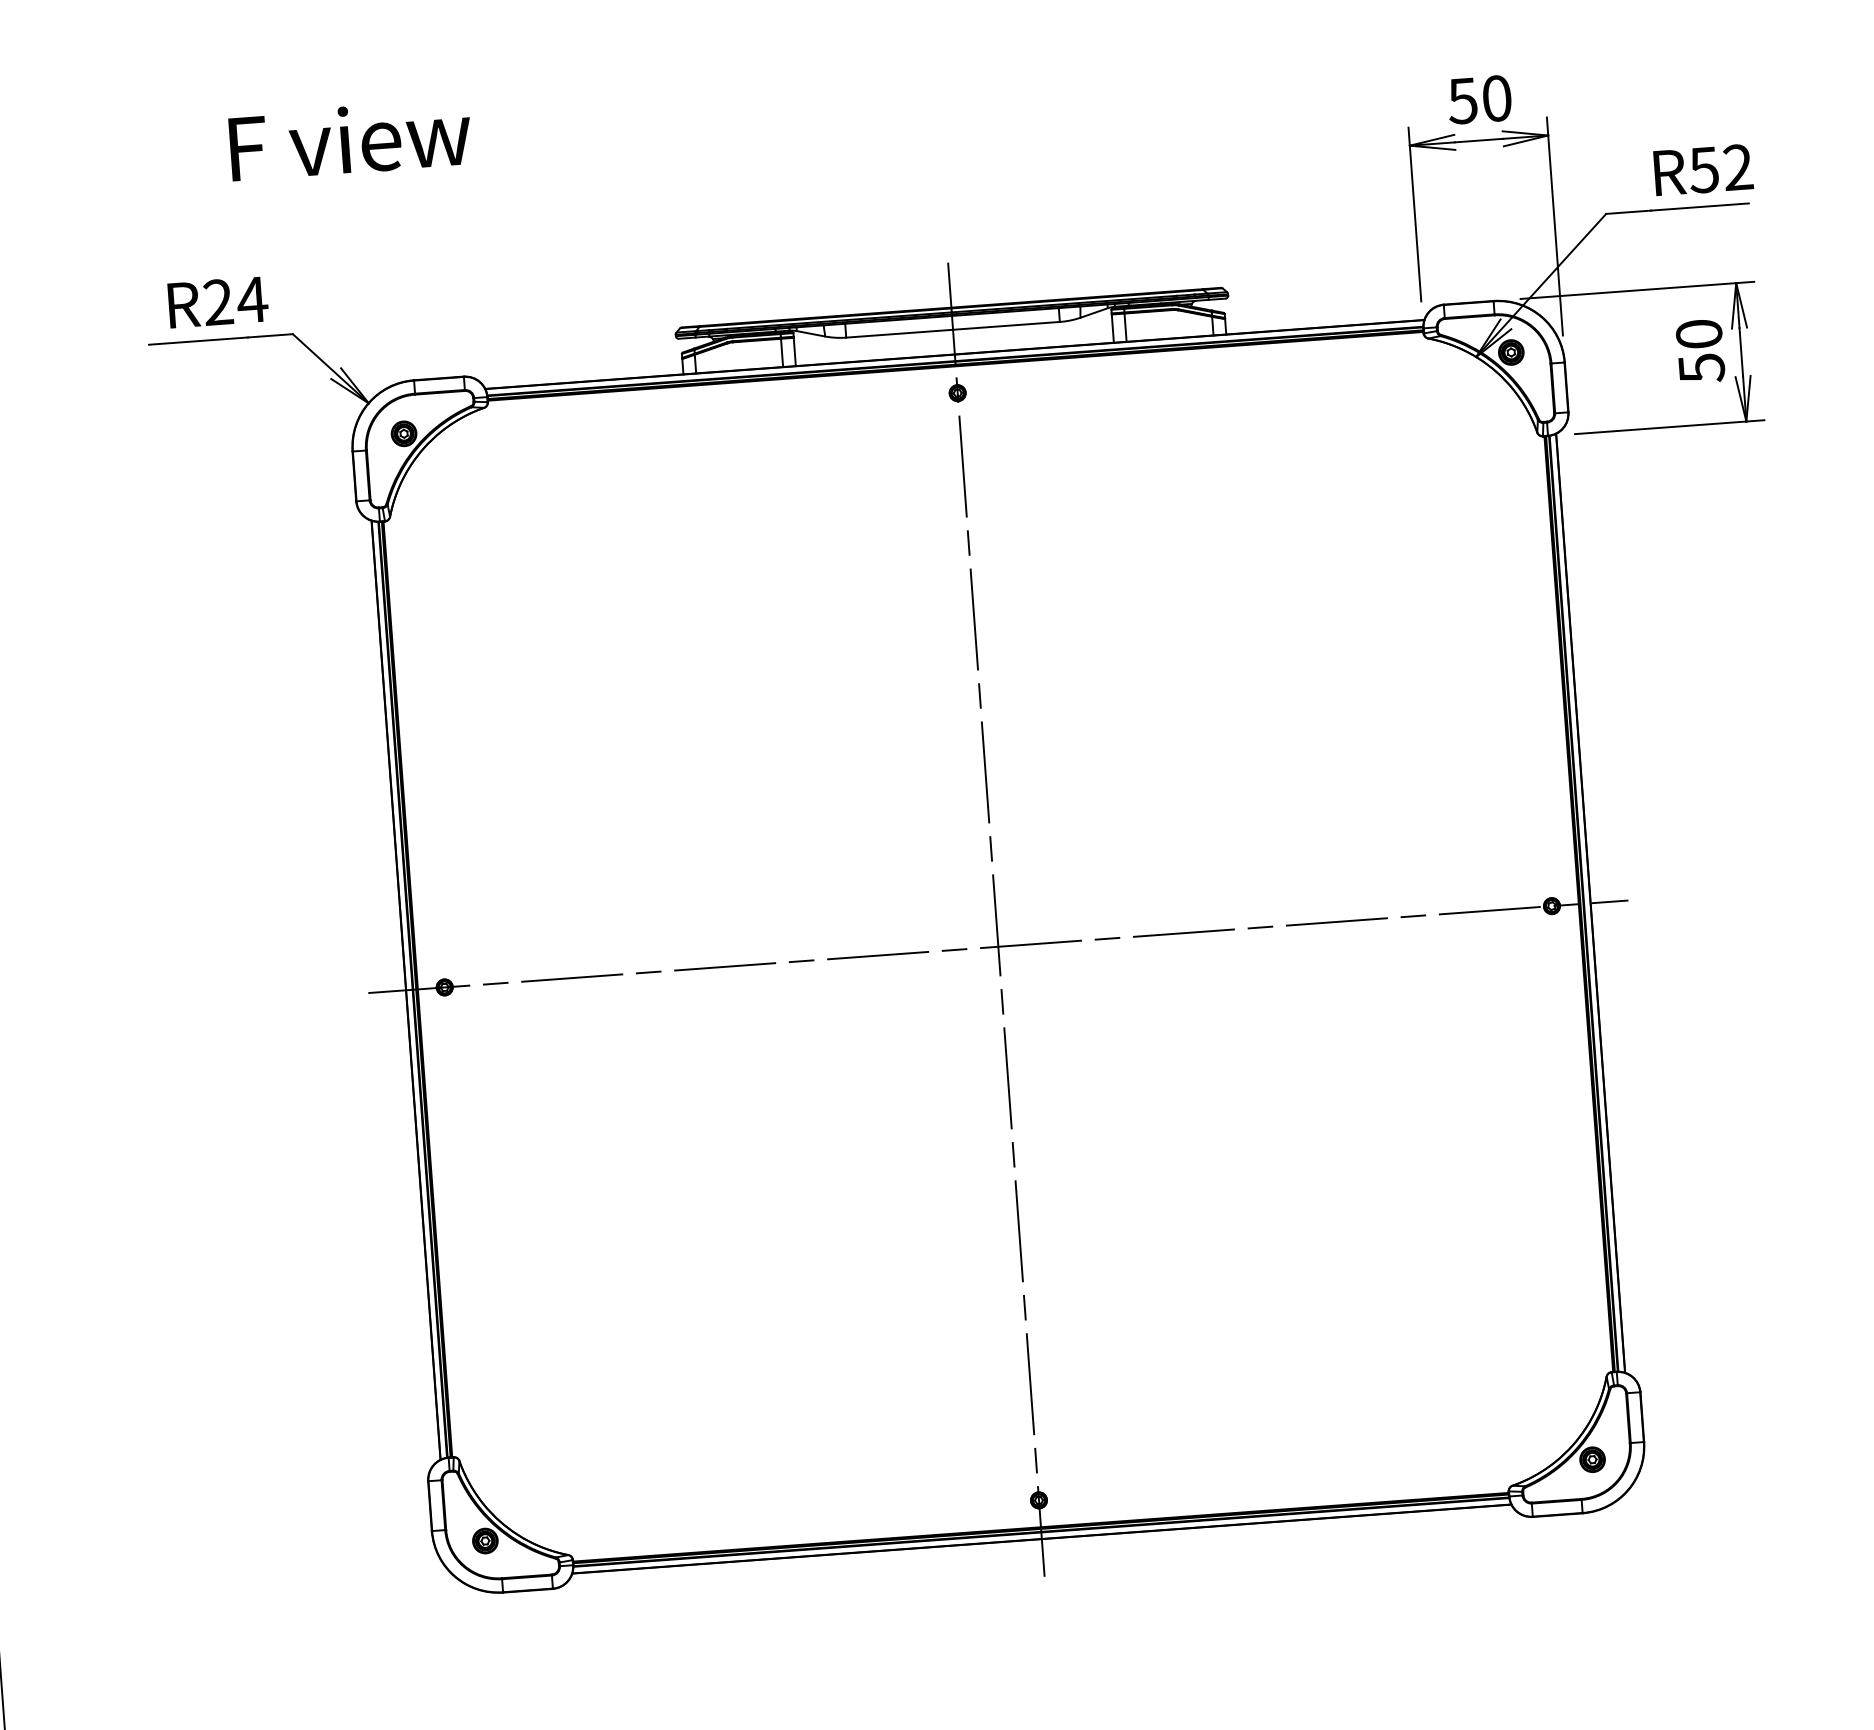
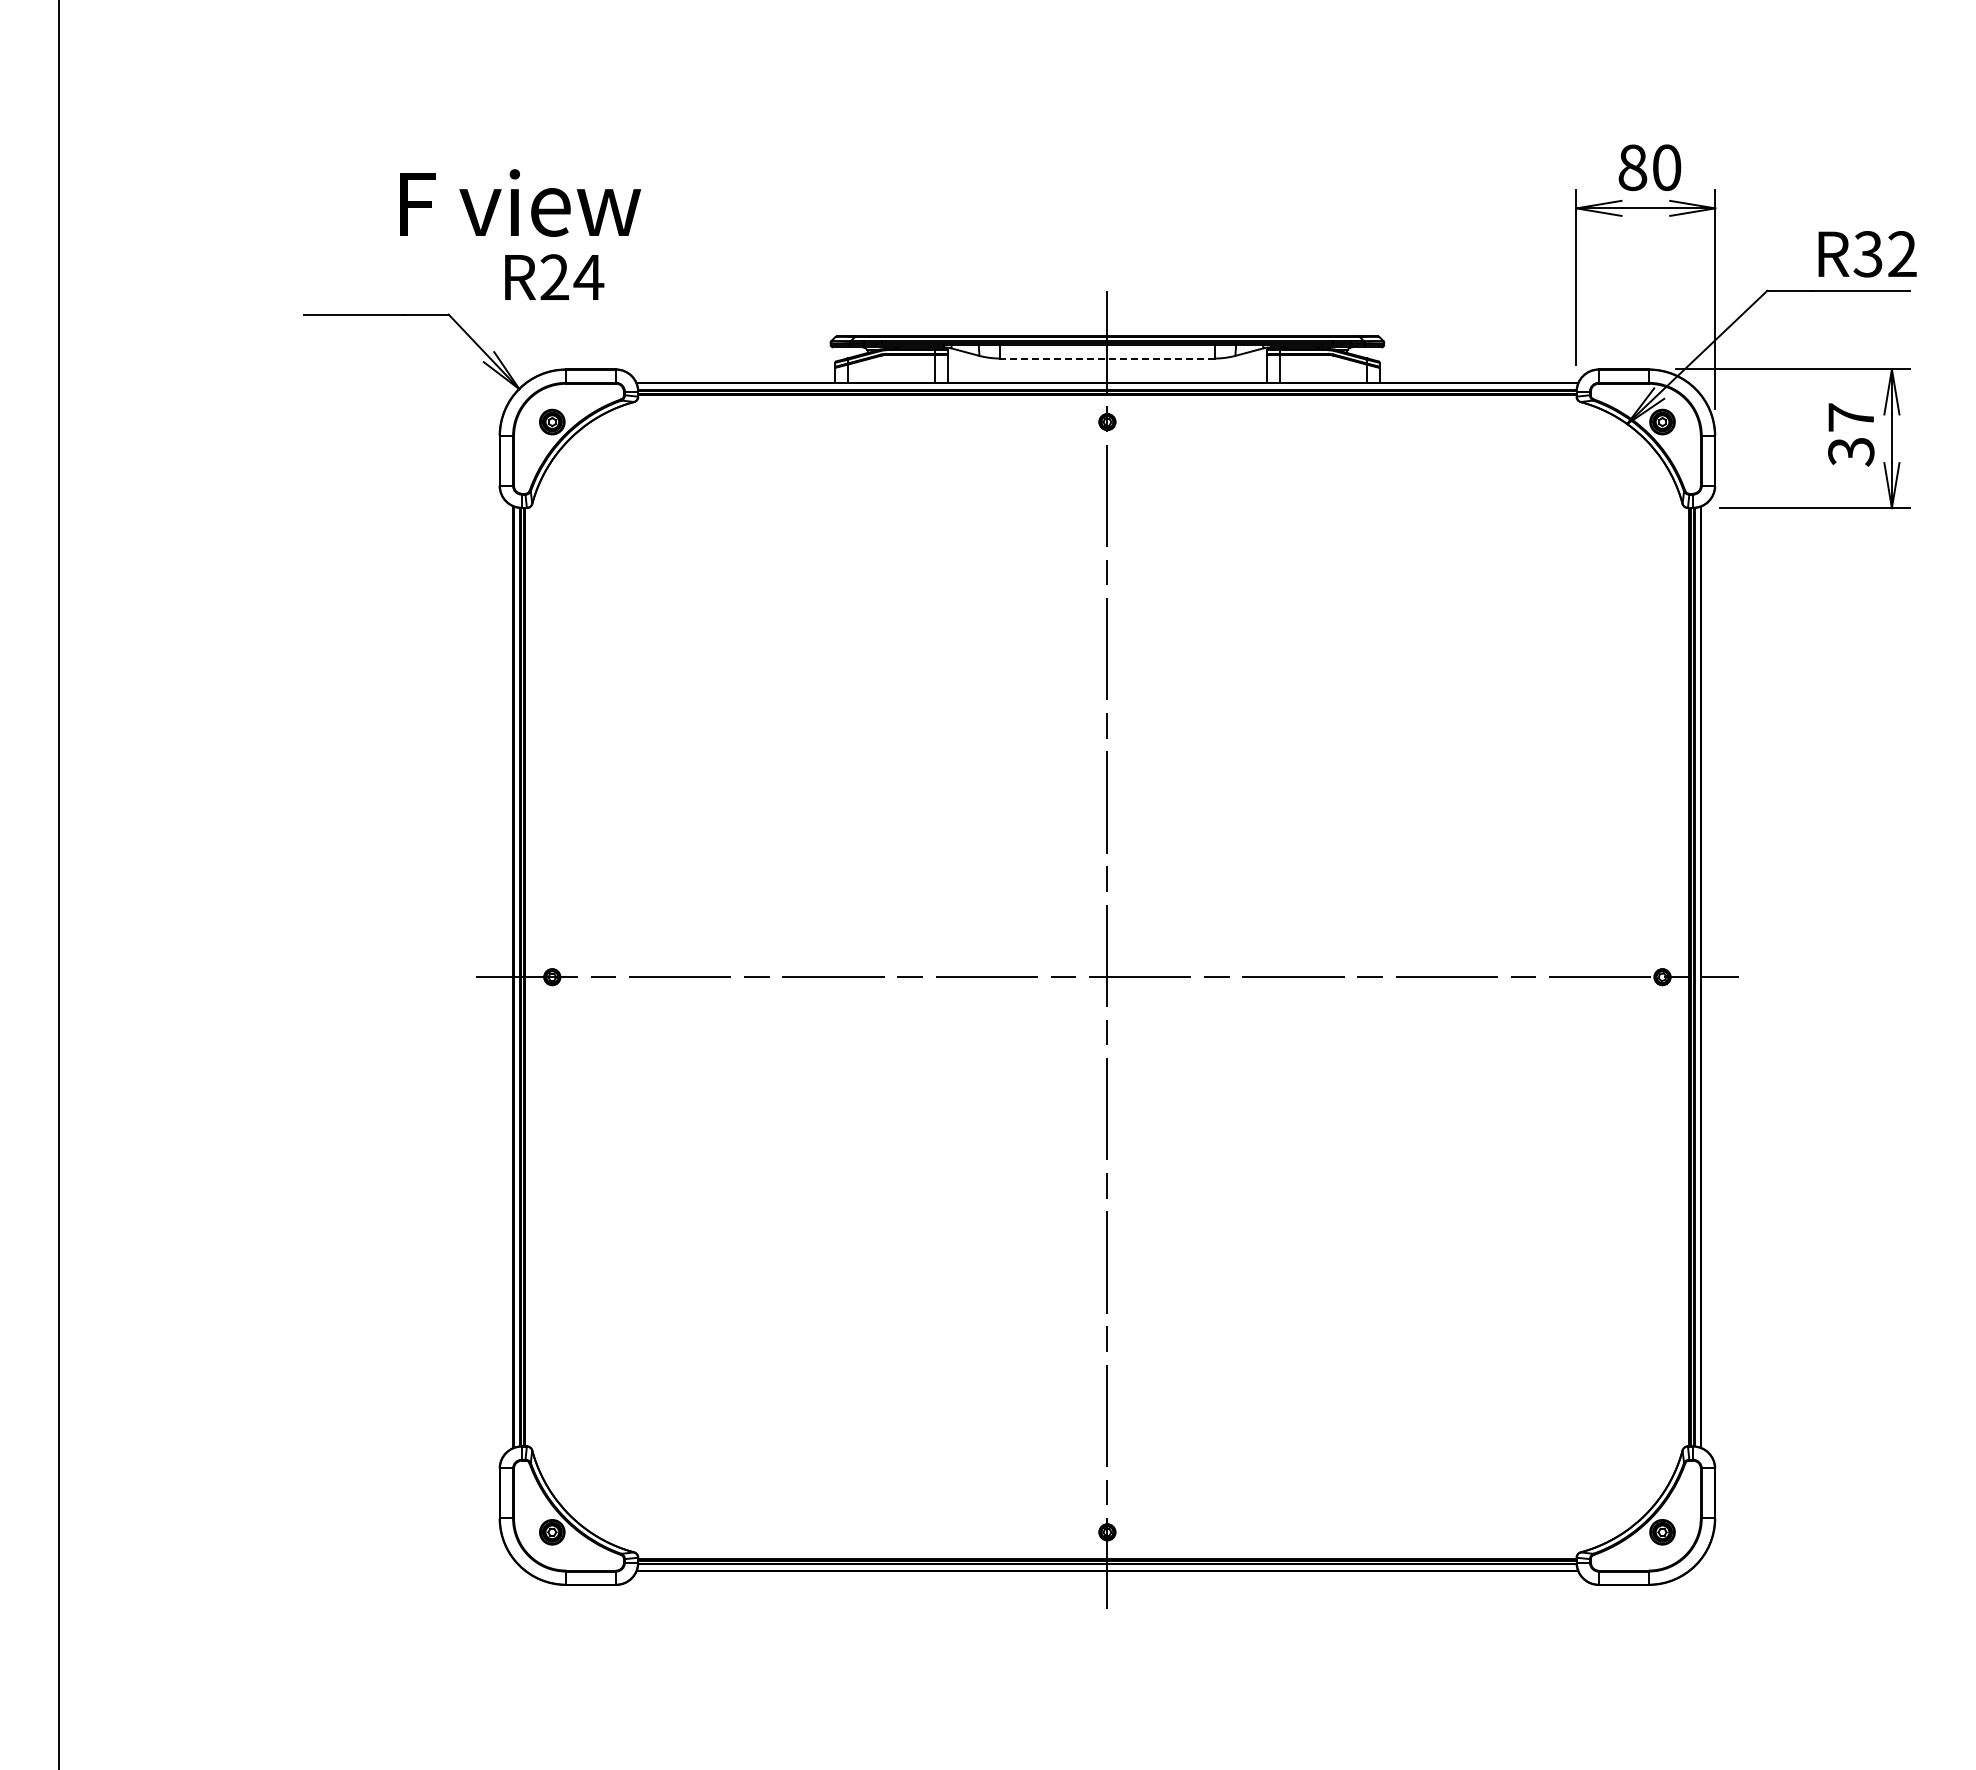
text: (1462, 100) -> (1632, 167), 50 -> 80
text: (350, 139) -> (520, 202), moved
text: (1703, 170) -> (1867, 254), R52 -> R32
text: (218, 301) -> (554, 276), moved
line: (952, 329) -> (1106, 358), solid -> dashed
text: (1700, 351) -> (1851, 434), 50 -> 37

